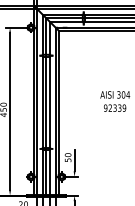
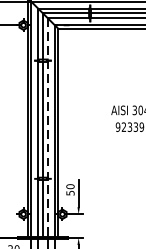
line: (50, 109) -> (48, 128), solid -> dashed

